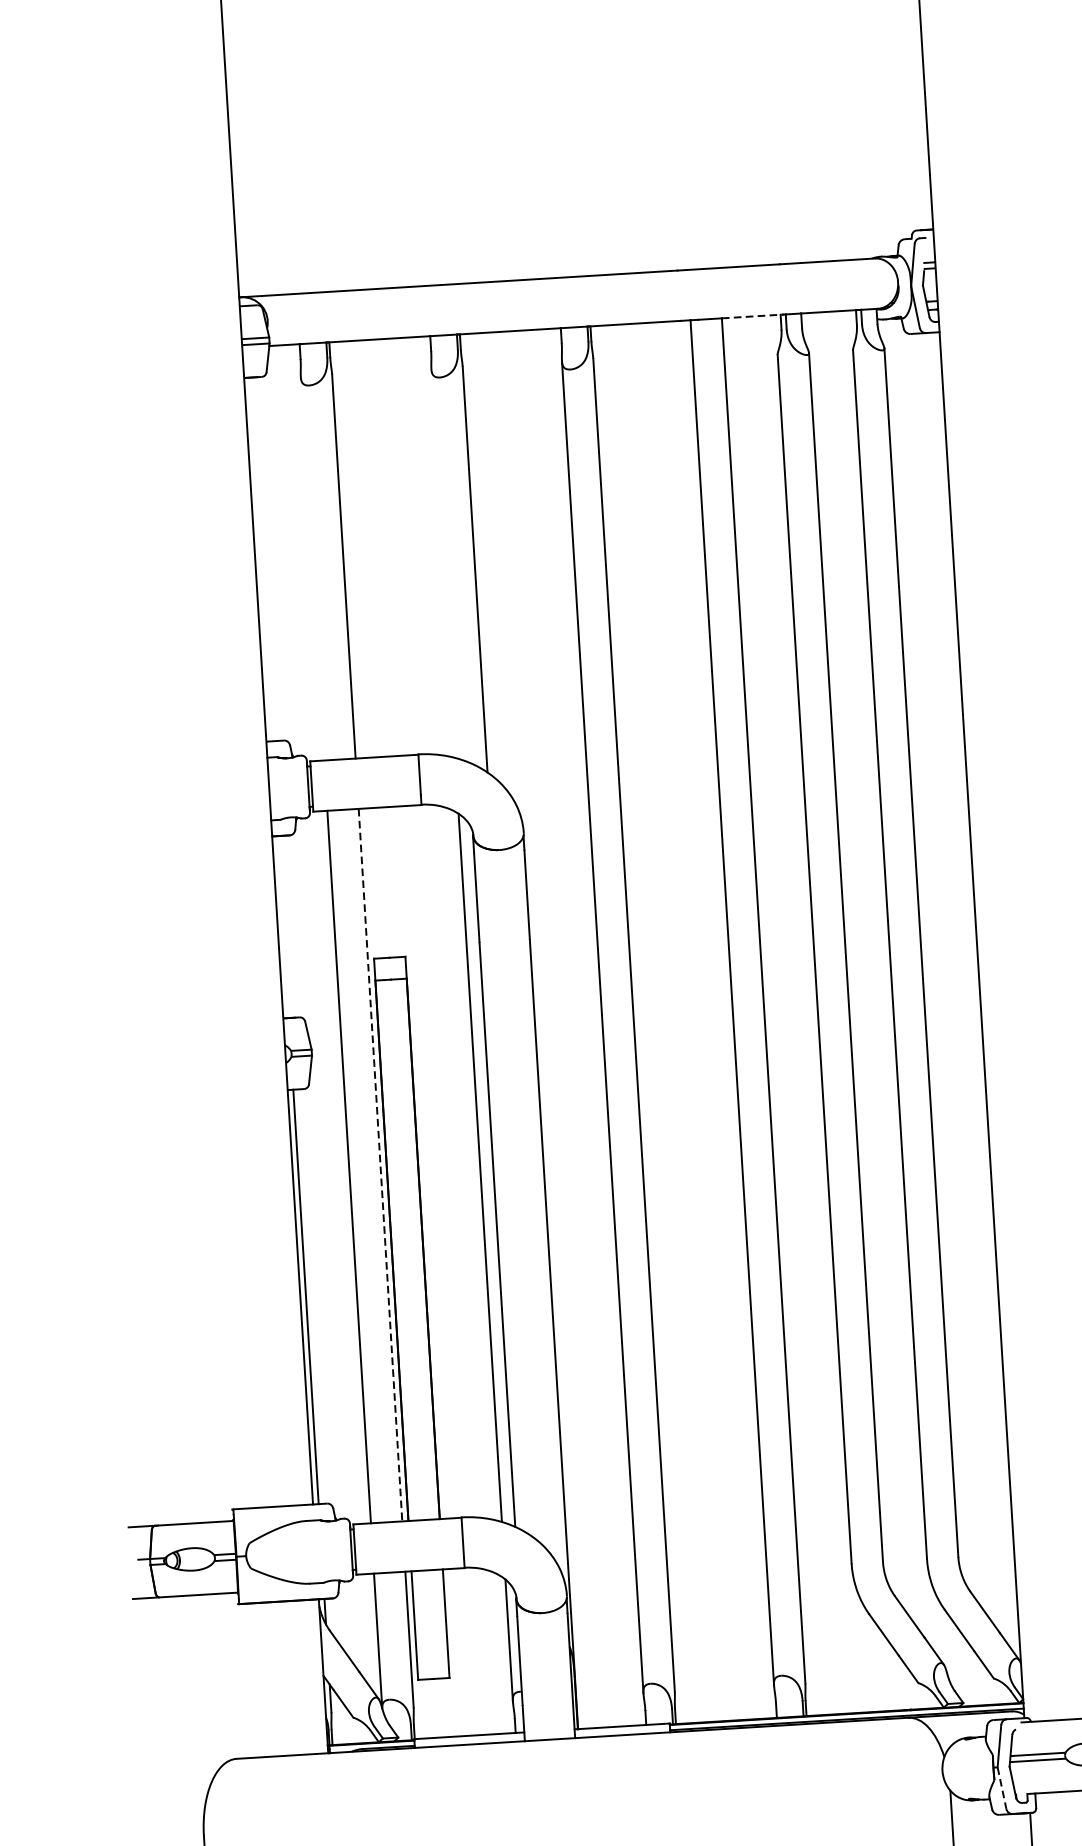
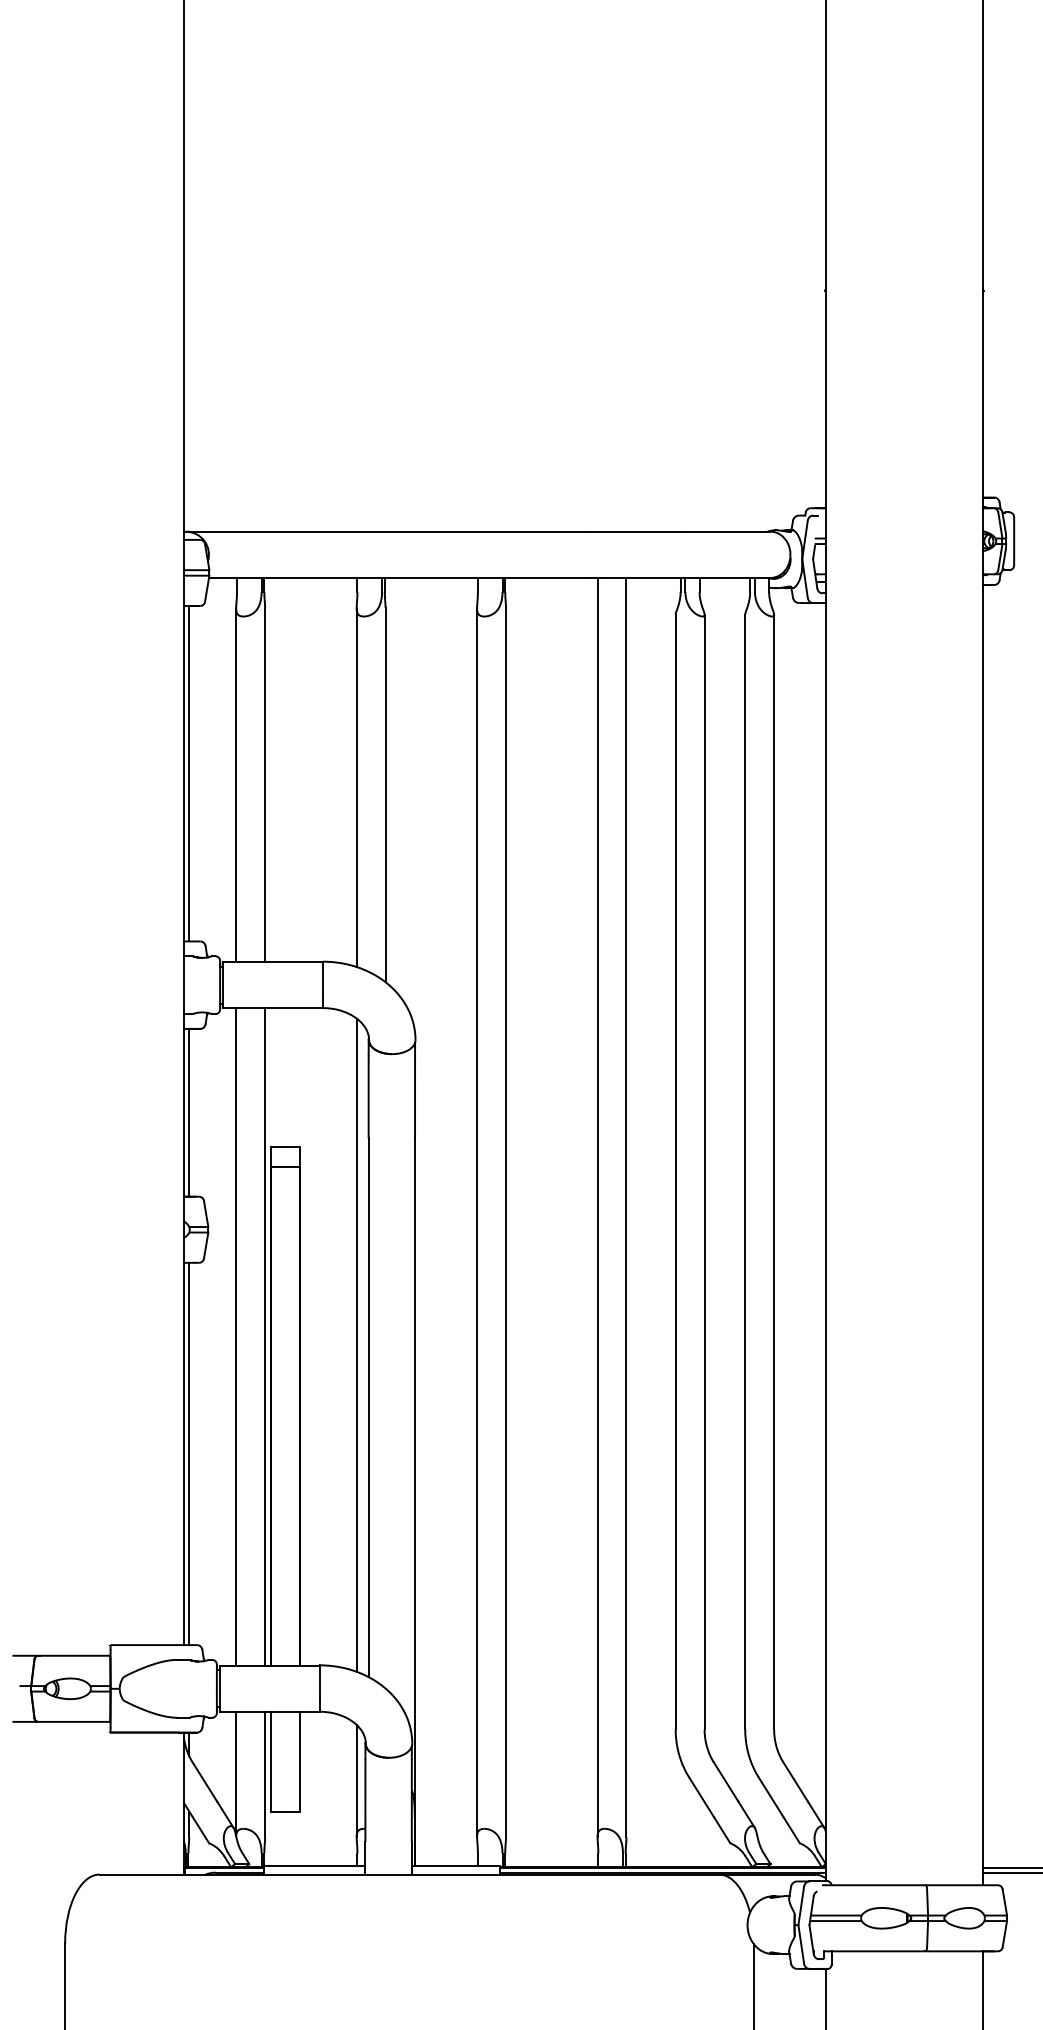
line: (753, 316) -> (655, 578), dashed -> solid
line: (261, 559) -> (189, 773), added
line: (443, 563) -> (356, 787), added
line: (312, 569) -> (236, 785), added
line: (283, 926) -> (189, 1112), added
line: (380, 1165) -> (265, 1337), dashed -> solid
line: (1002, 1788) -> (801, 1944), dashed -> solid

